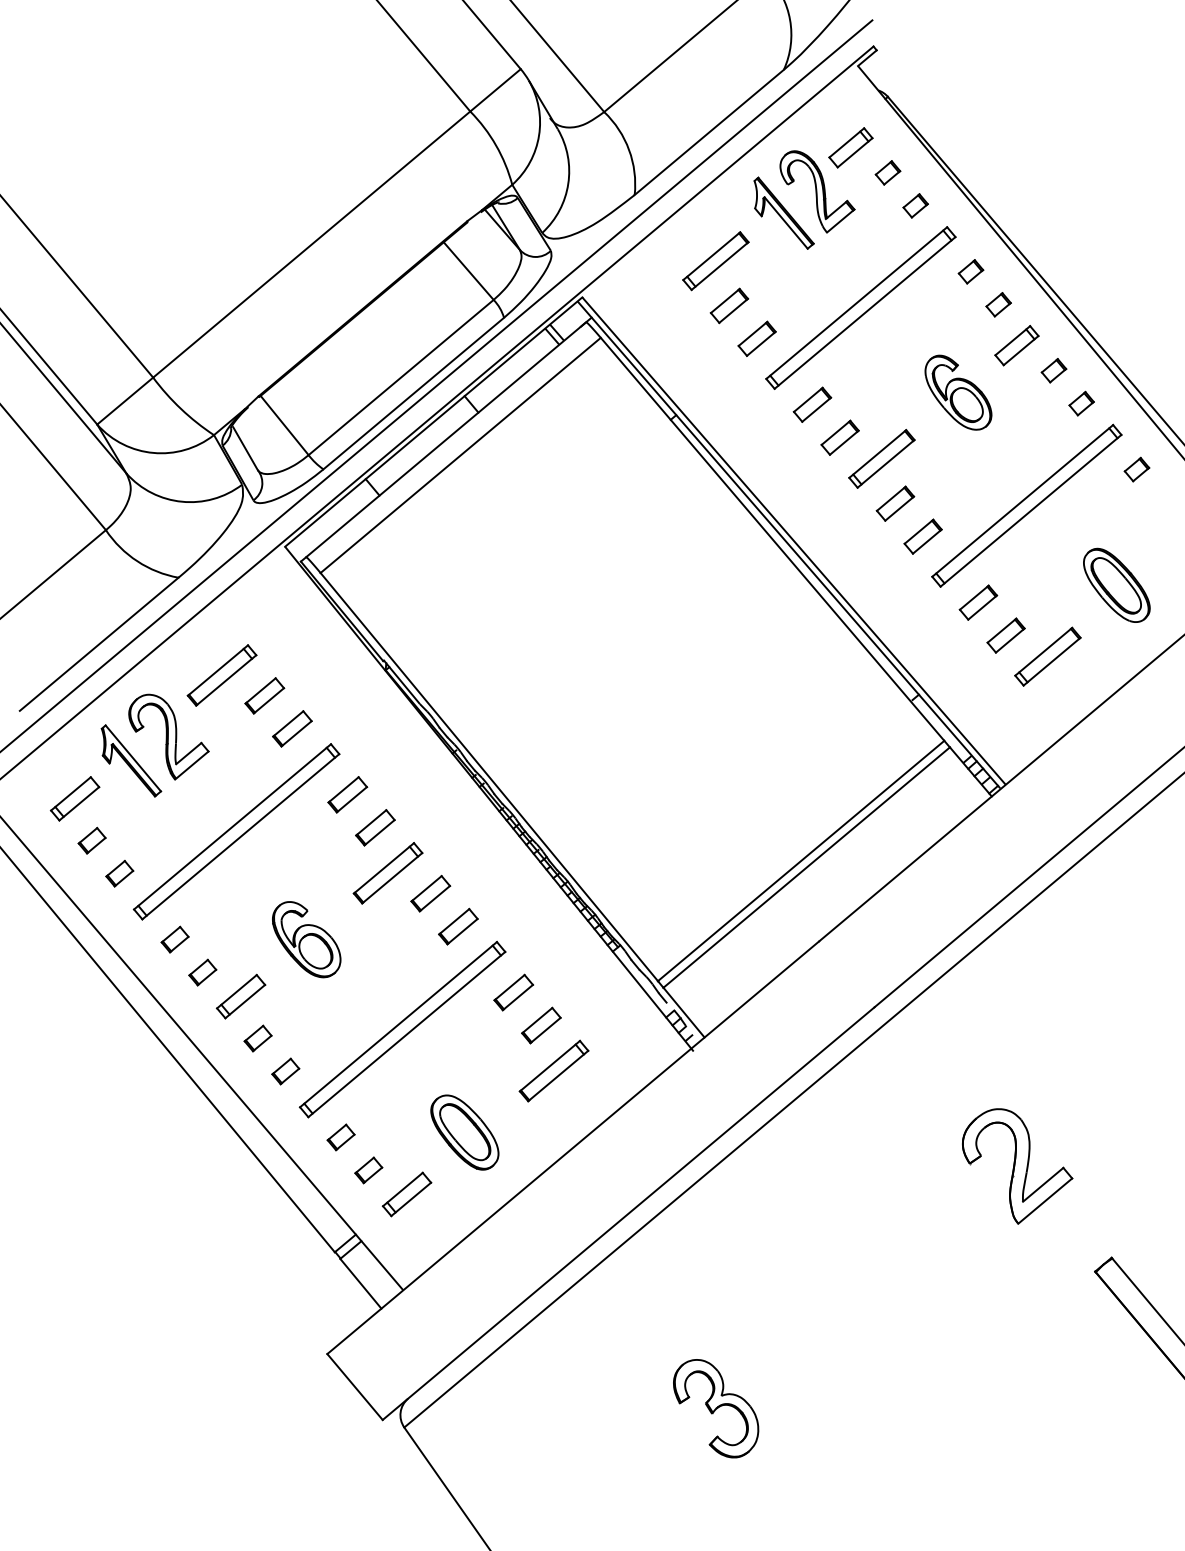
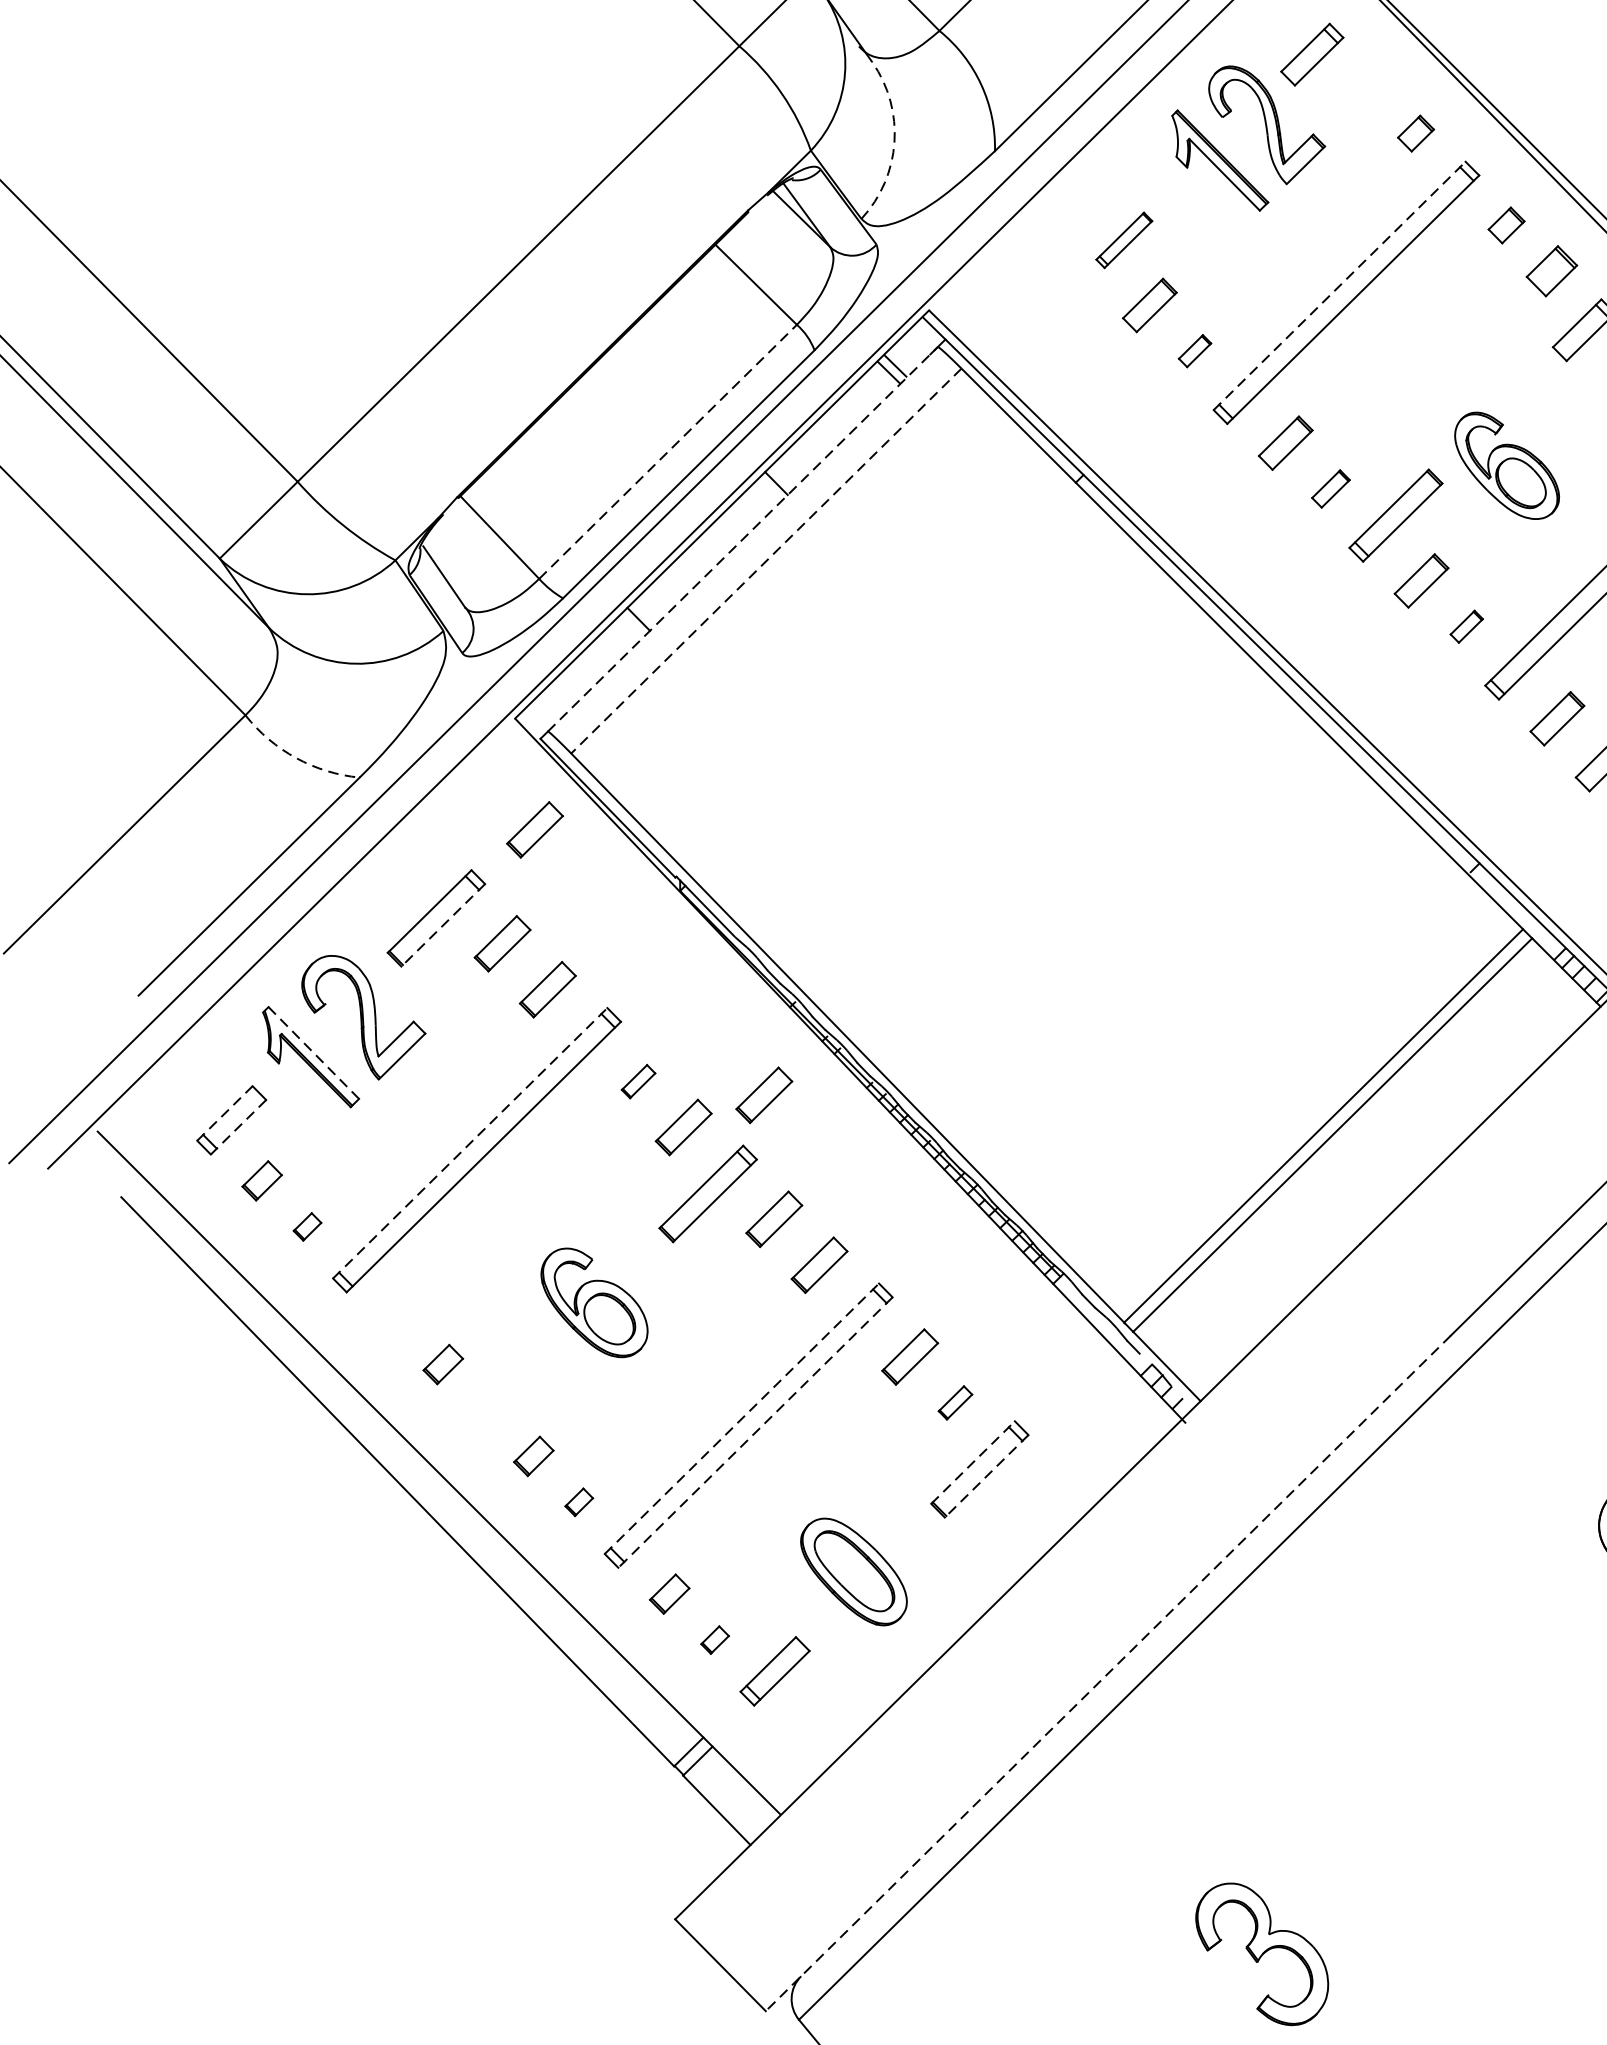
part: (887, 172) -> (1369, 87), removed
arc: (568, 183) -> (894, 141), solid -> dashed
part: (715, 261) -> (1123, 240), size x0.6
line: (857, 302) -> (1340, 284), solid -> dashed
part: (998, 304) -> (1551, 270), size x1.4
part: (756, 338) -> (1194, 350), size x0.6
line: (401, 377) -> (668, 451), solid -> dashed
part: (958, 392) -> (1507, 465), moved
part: (839, 437) -> (1330, 488), size x0.7
line: (446, 439) -> (743, 538), solid -> dashed
line: (460, 455) -> (766, 561), solid -> dashed
part: (922, 536) -> (1465, 626), size x0.6
arc: (137, 561) -> (296, 758), solid -> dashed
part: (292, 621) -> (535, 829), added
line: (225, 680) -> (442, 925), solid -> dashed
line: (133, 758) -> (314, 1053), solid -> dashed
line: (70, 793) -> (224, 1112), solid -> dashed
part: (347, 794) -> (638, 1081), size x0.6
line: (79, 803) -> (238, 1126), solid -> dashed
part: (430, 810) -> (763, 1095), added
line: (232, 826) -> (470, 1142), solid -> dashed
part: (119, 873) -> (306, 1226), size x0.7
part: (174, 939) -> (397, 1318), removed
part: (241, 996) -> (503, 1395), removed
line: (398, 1024) -> (741, 1418), solid -> dashed
part: (541, 1025) -> (955, 1402), size x0.6
line: (406, 1034) -> (755, 1432), solid -> dashed
line: (550, 1065) -> (973, 1461), solid -> dashed
part: (285, 1071) -> (578, 1502), size x0.7
line: (557, 1076) -> (985, 1477), solid -> dashed
part: (368, 1170) -> (714, 1640), size x0.7
line: (628, 1213) -> (1108, 1673), solid -> dashed

